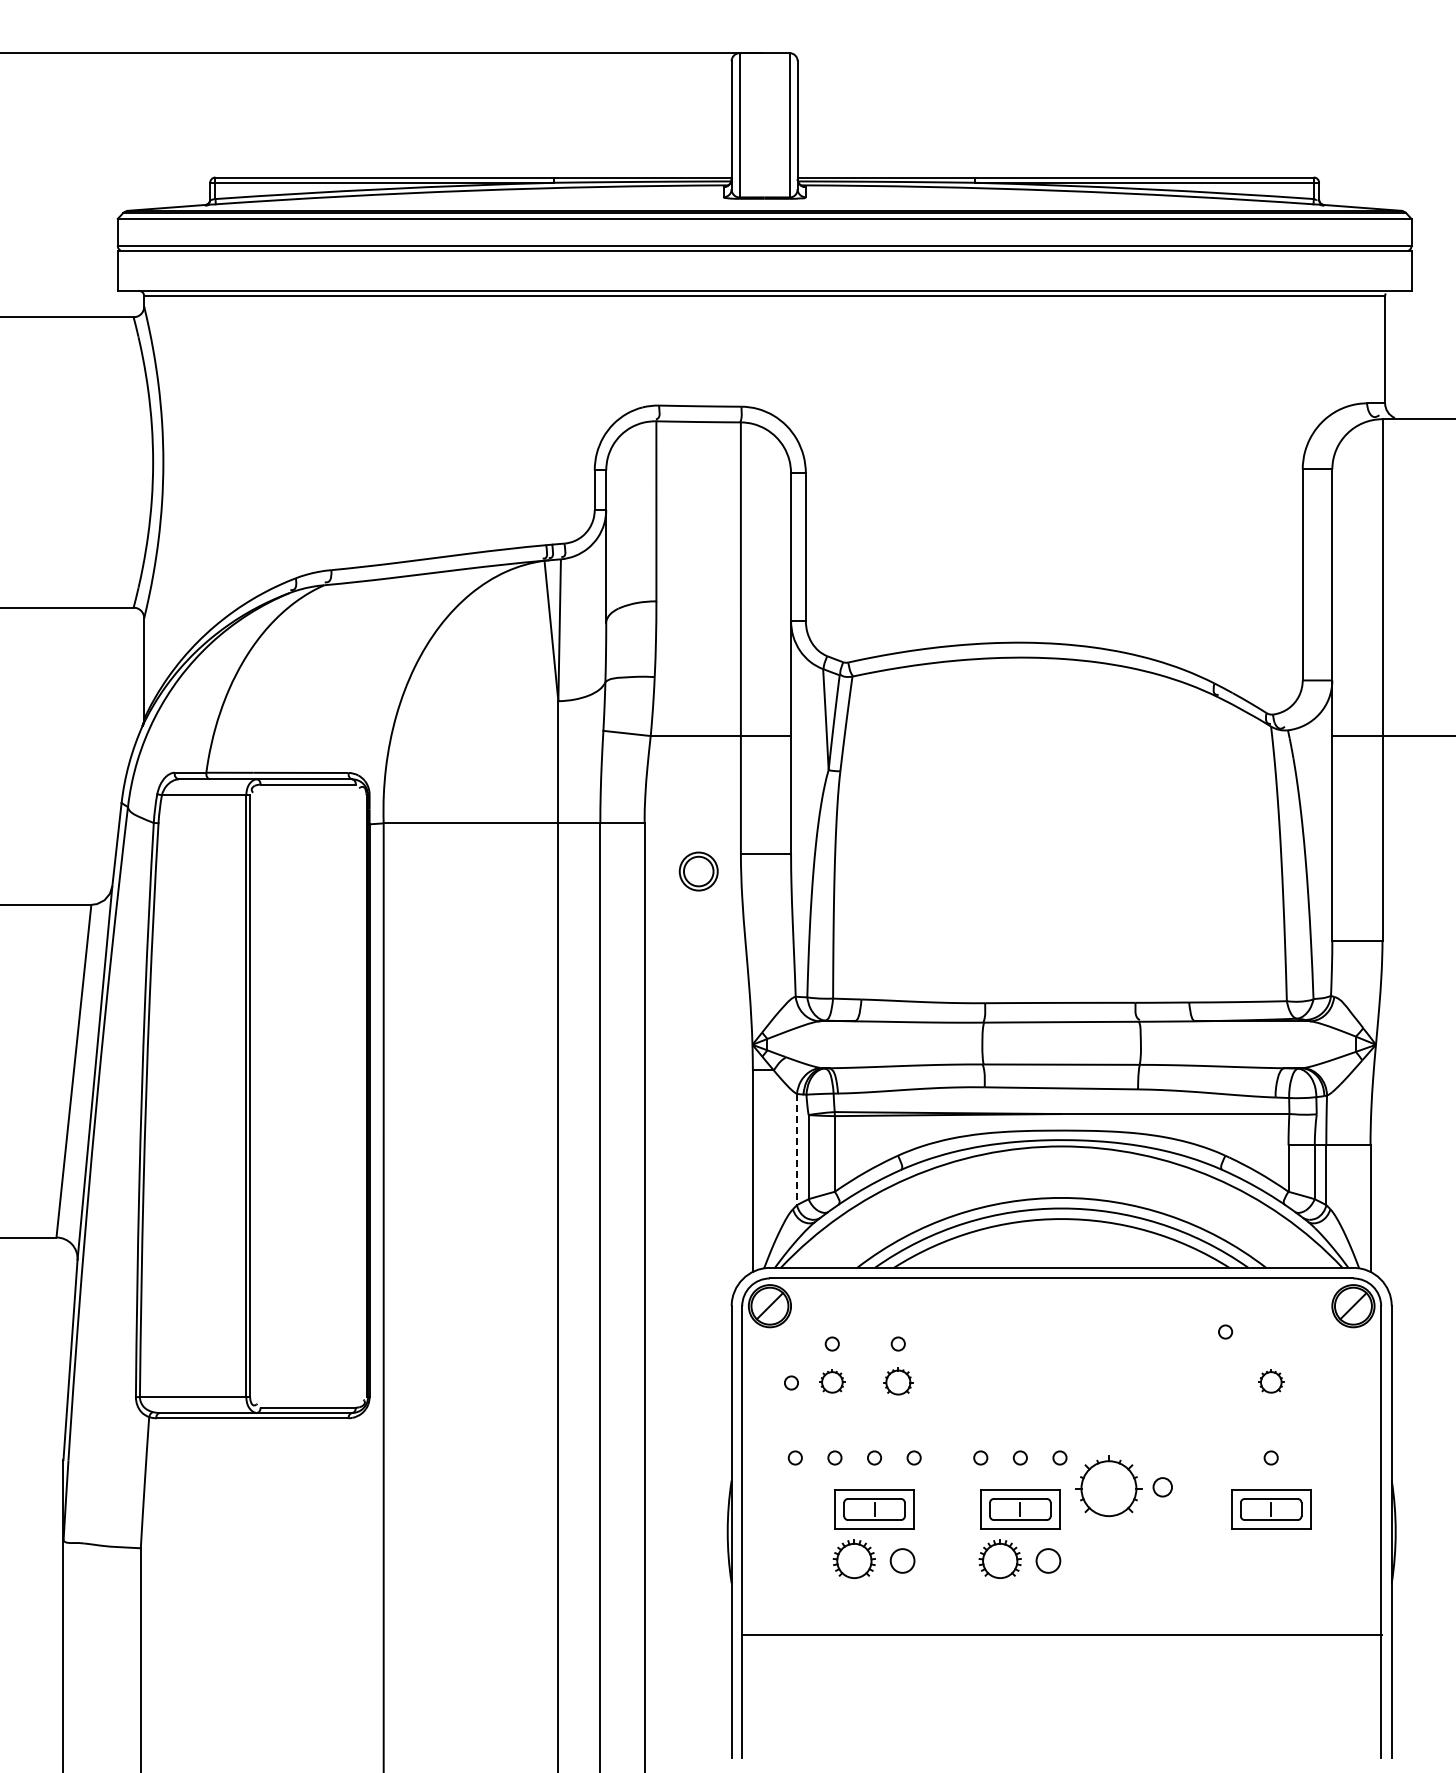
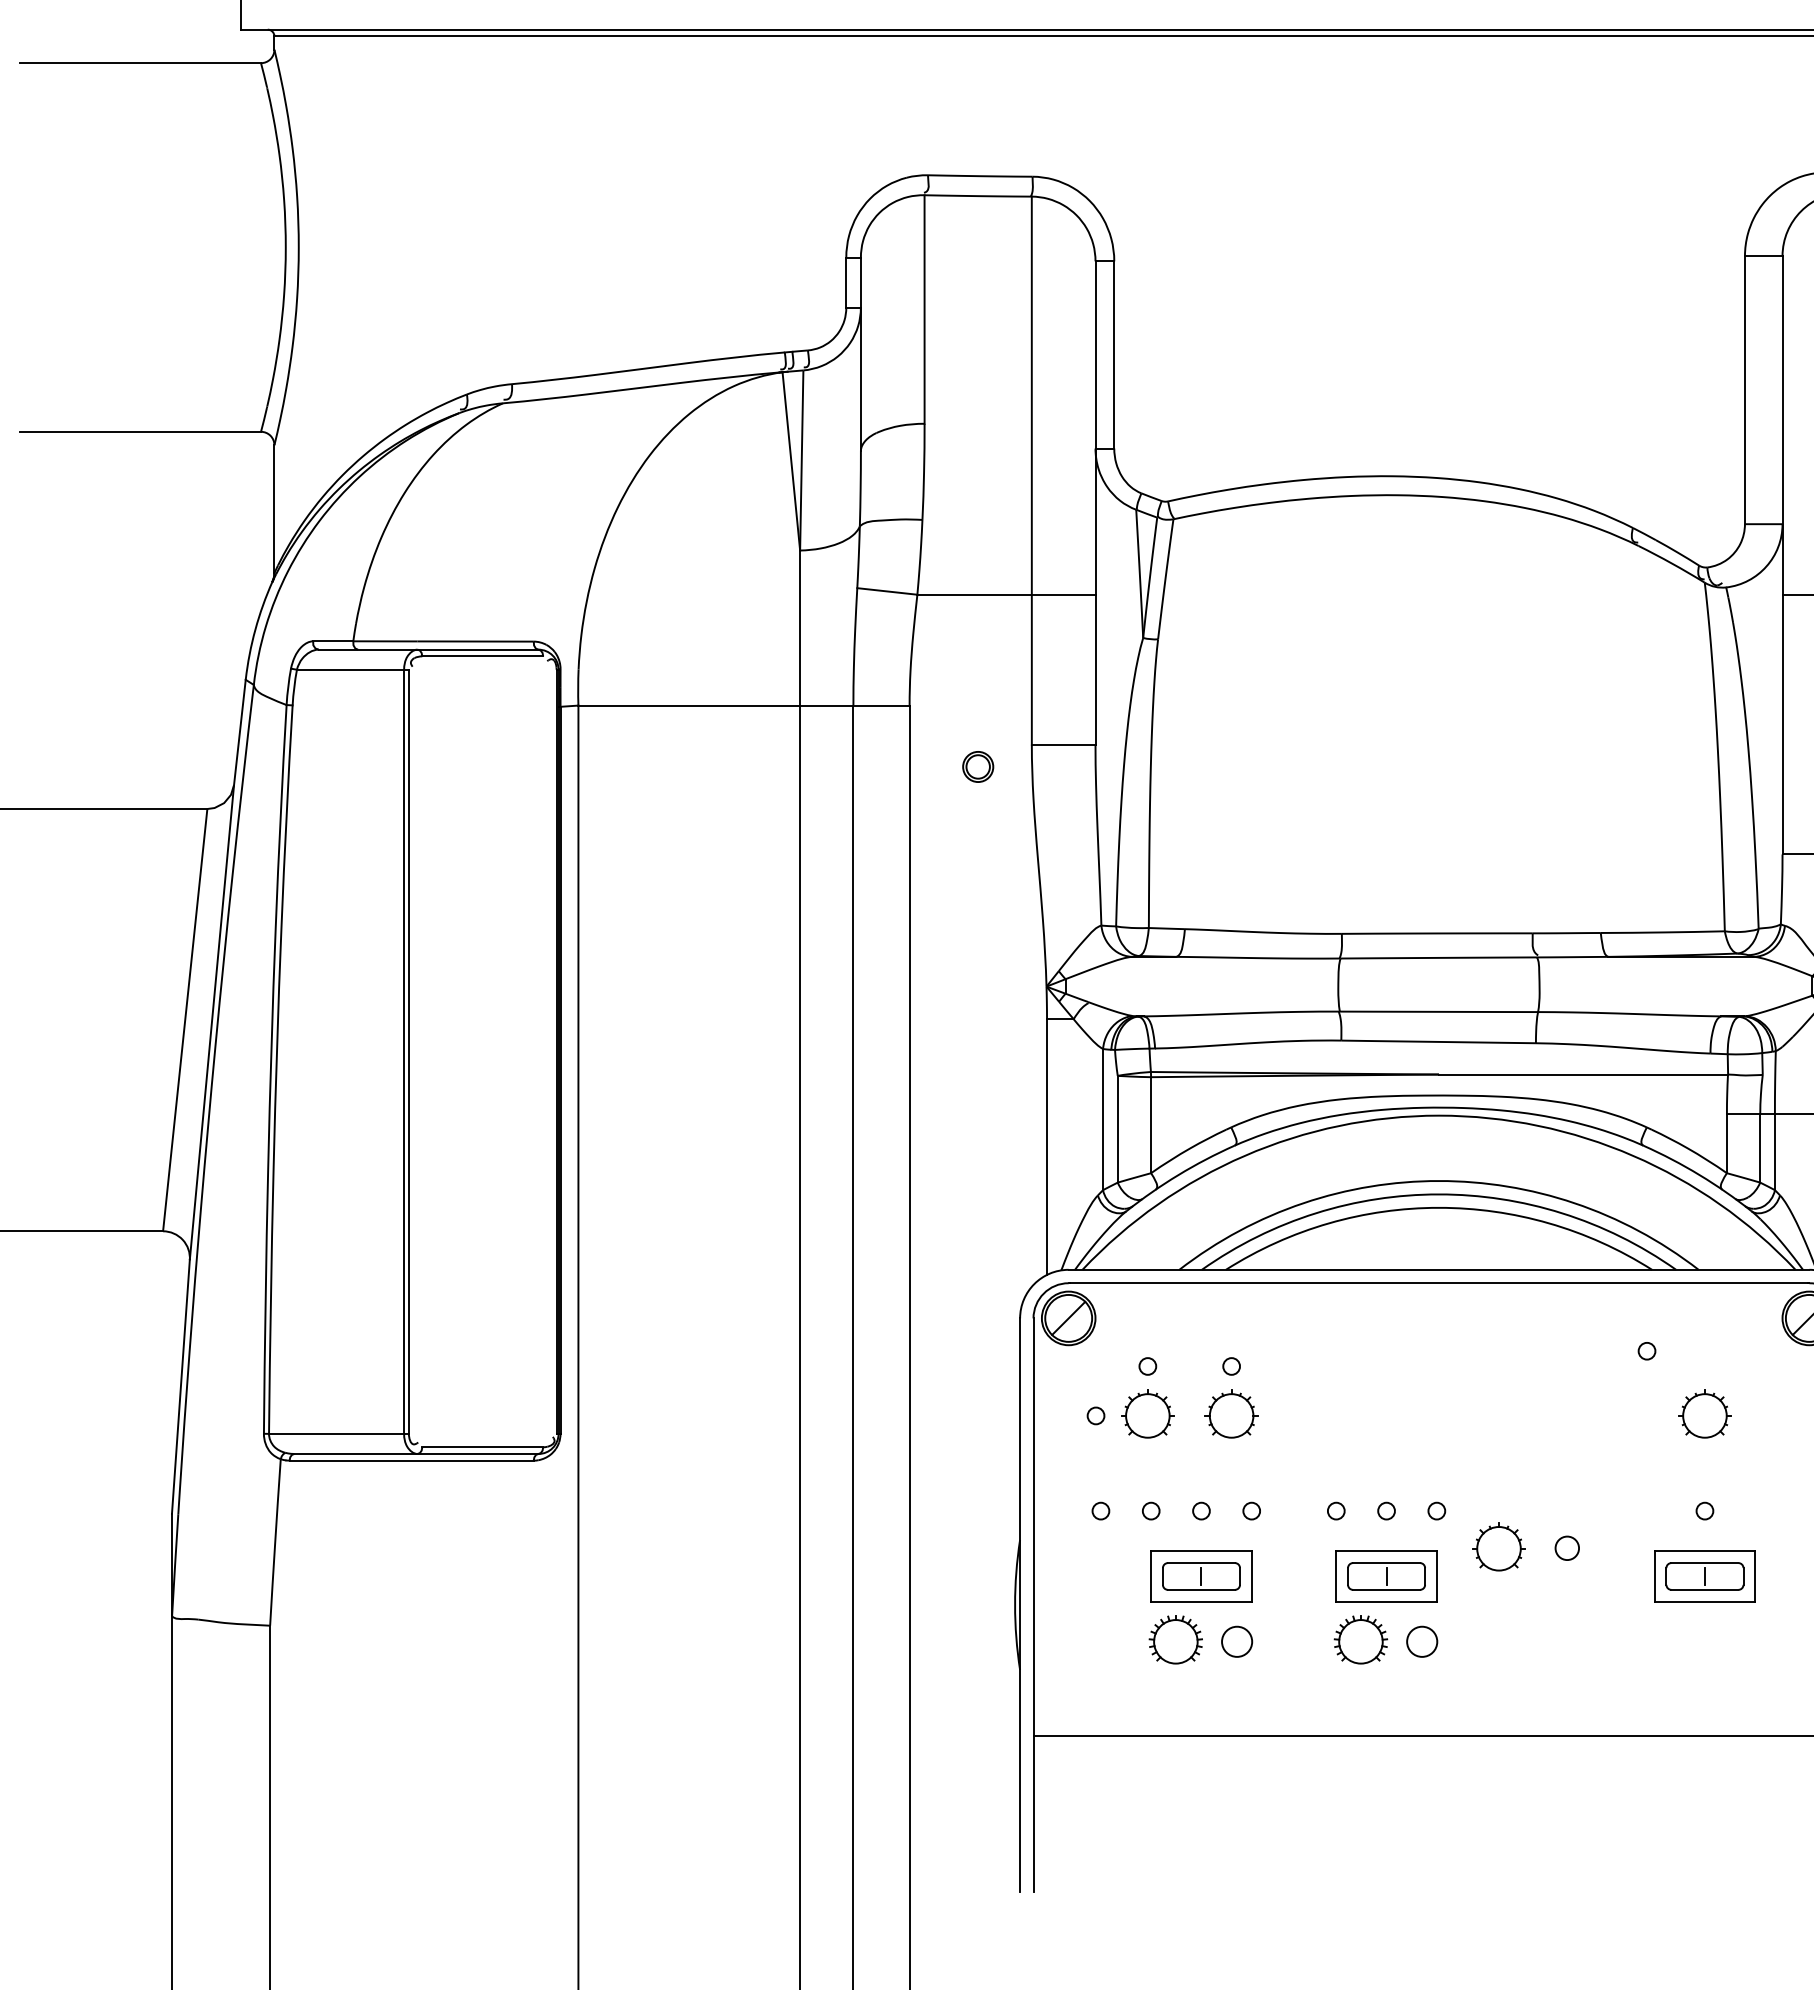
part: (698, 871) -> (978, 766), size x0.62
line: (797, 1149) -> (1103, 1119), dashed -> solid
part: (832, 1381) -> (1148, 1414), size x1.67
part: (898, 1381) -> (1231, 1414), size x1.43
part: (1271, 1381) -> (1705, 1414), size x1.67
part: (1108, 1485) -> (1498, 1546), size x0.62

